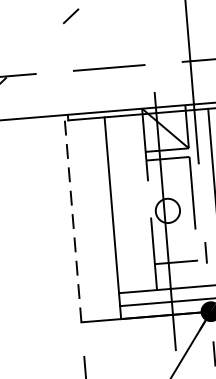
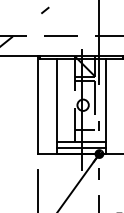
line: (73, 219) -> (38, 105), dashed -> solid

